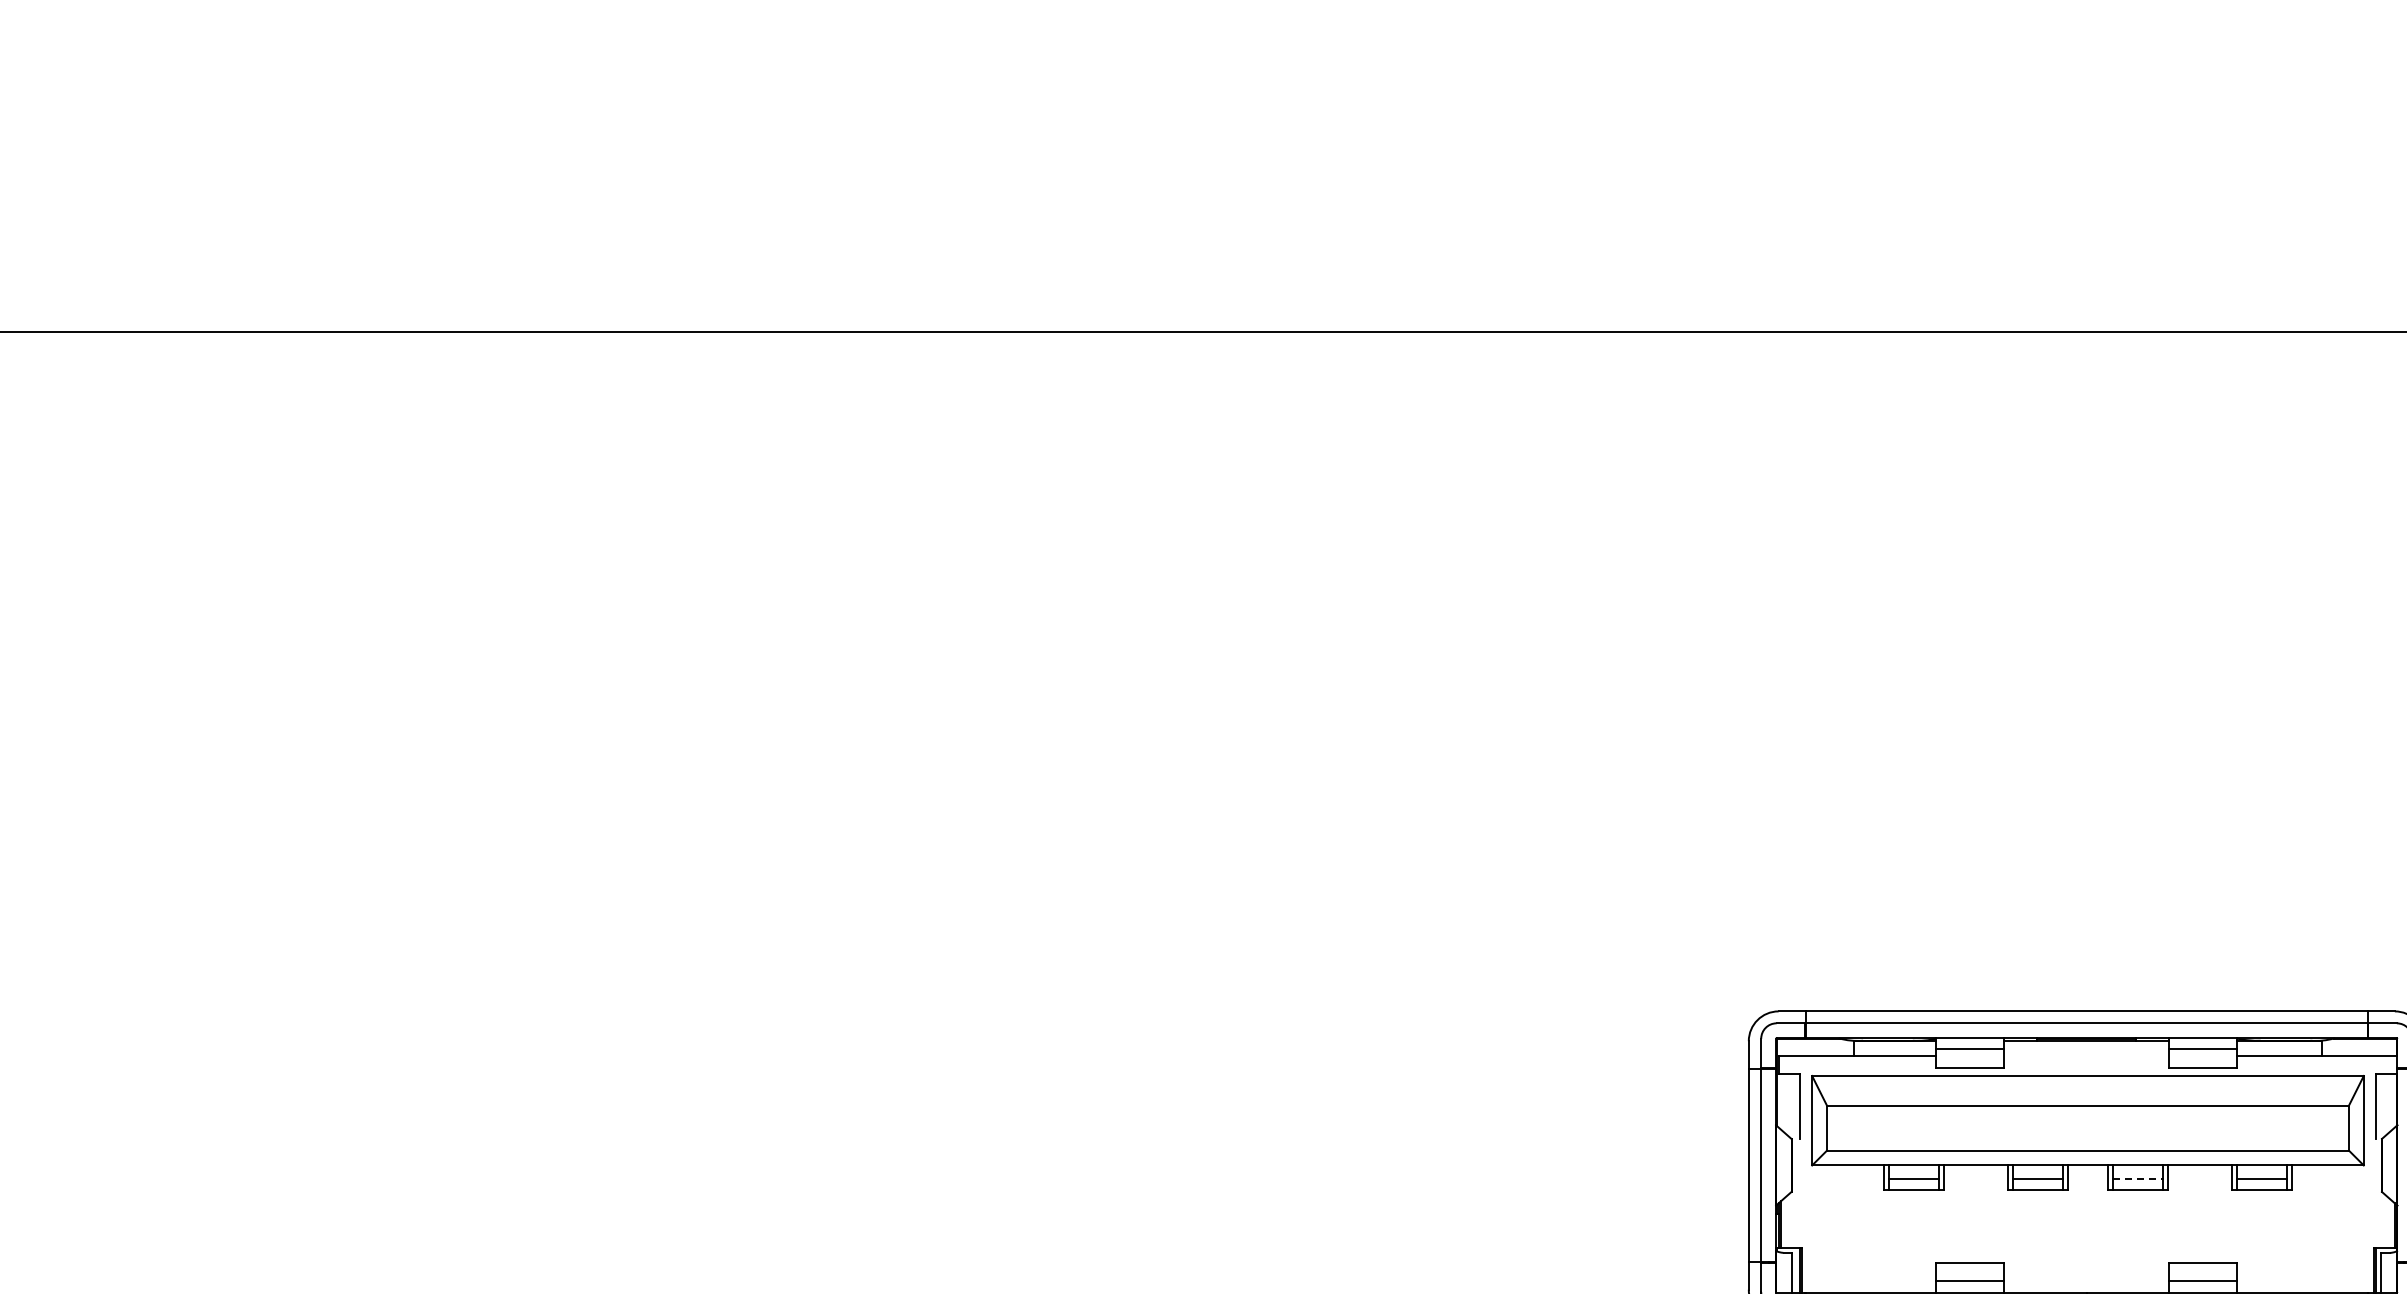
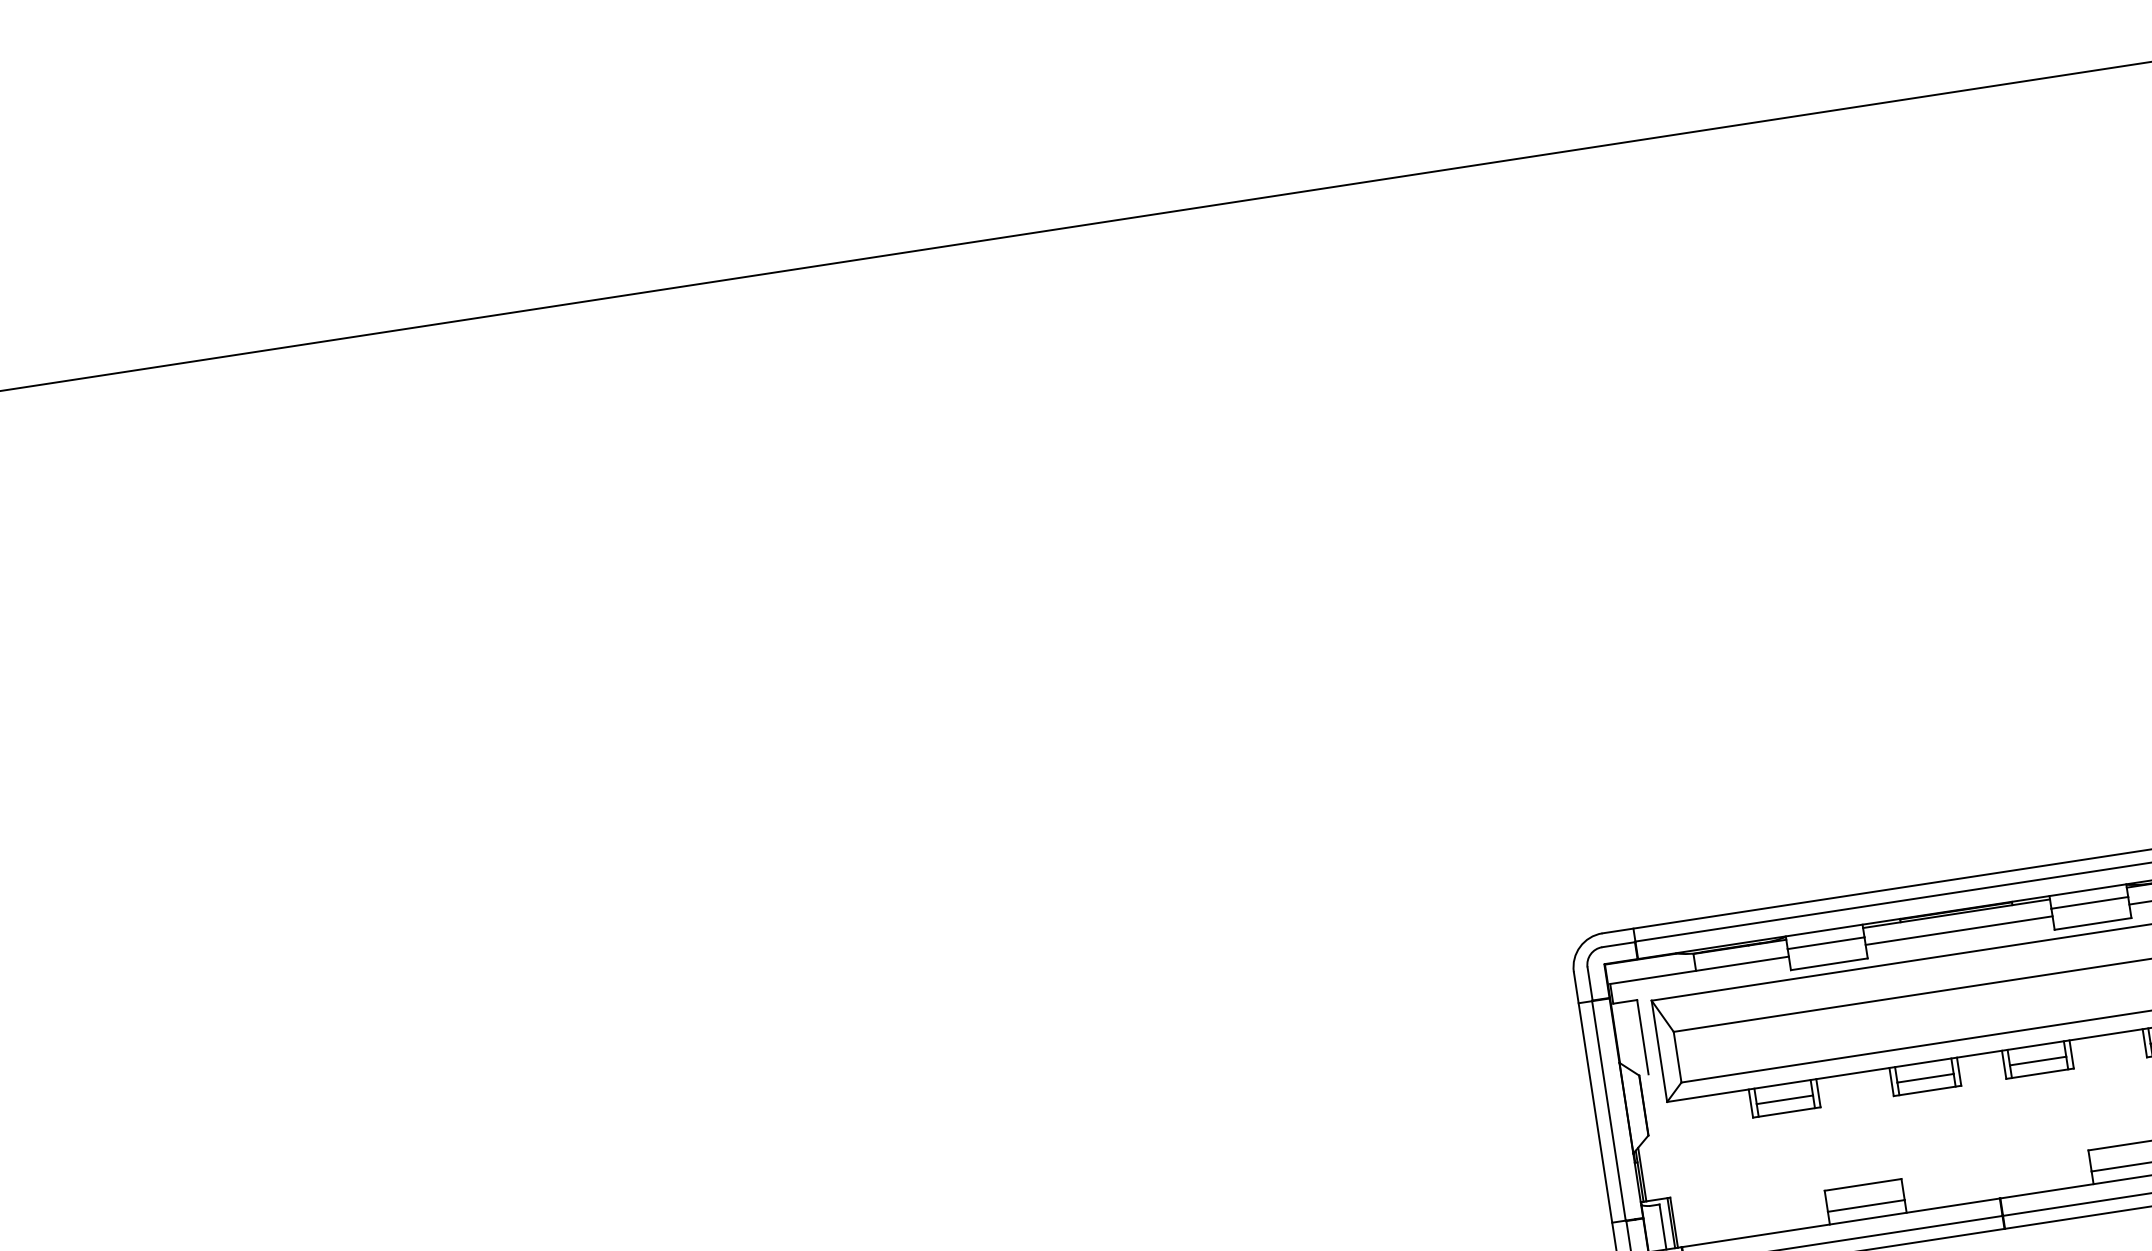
line: (2086, 1056) -> (1958, 931), added
line: (2137, 1179) -> (2037, 1061), dashed -> solid

